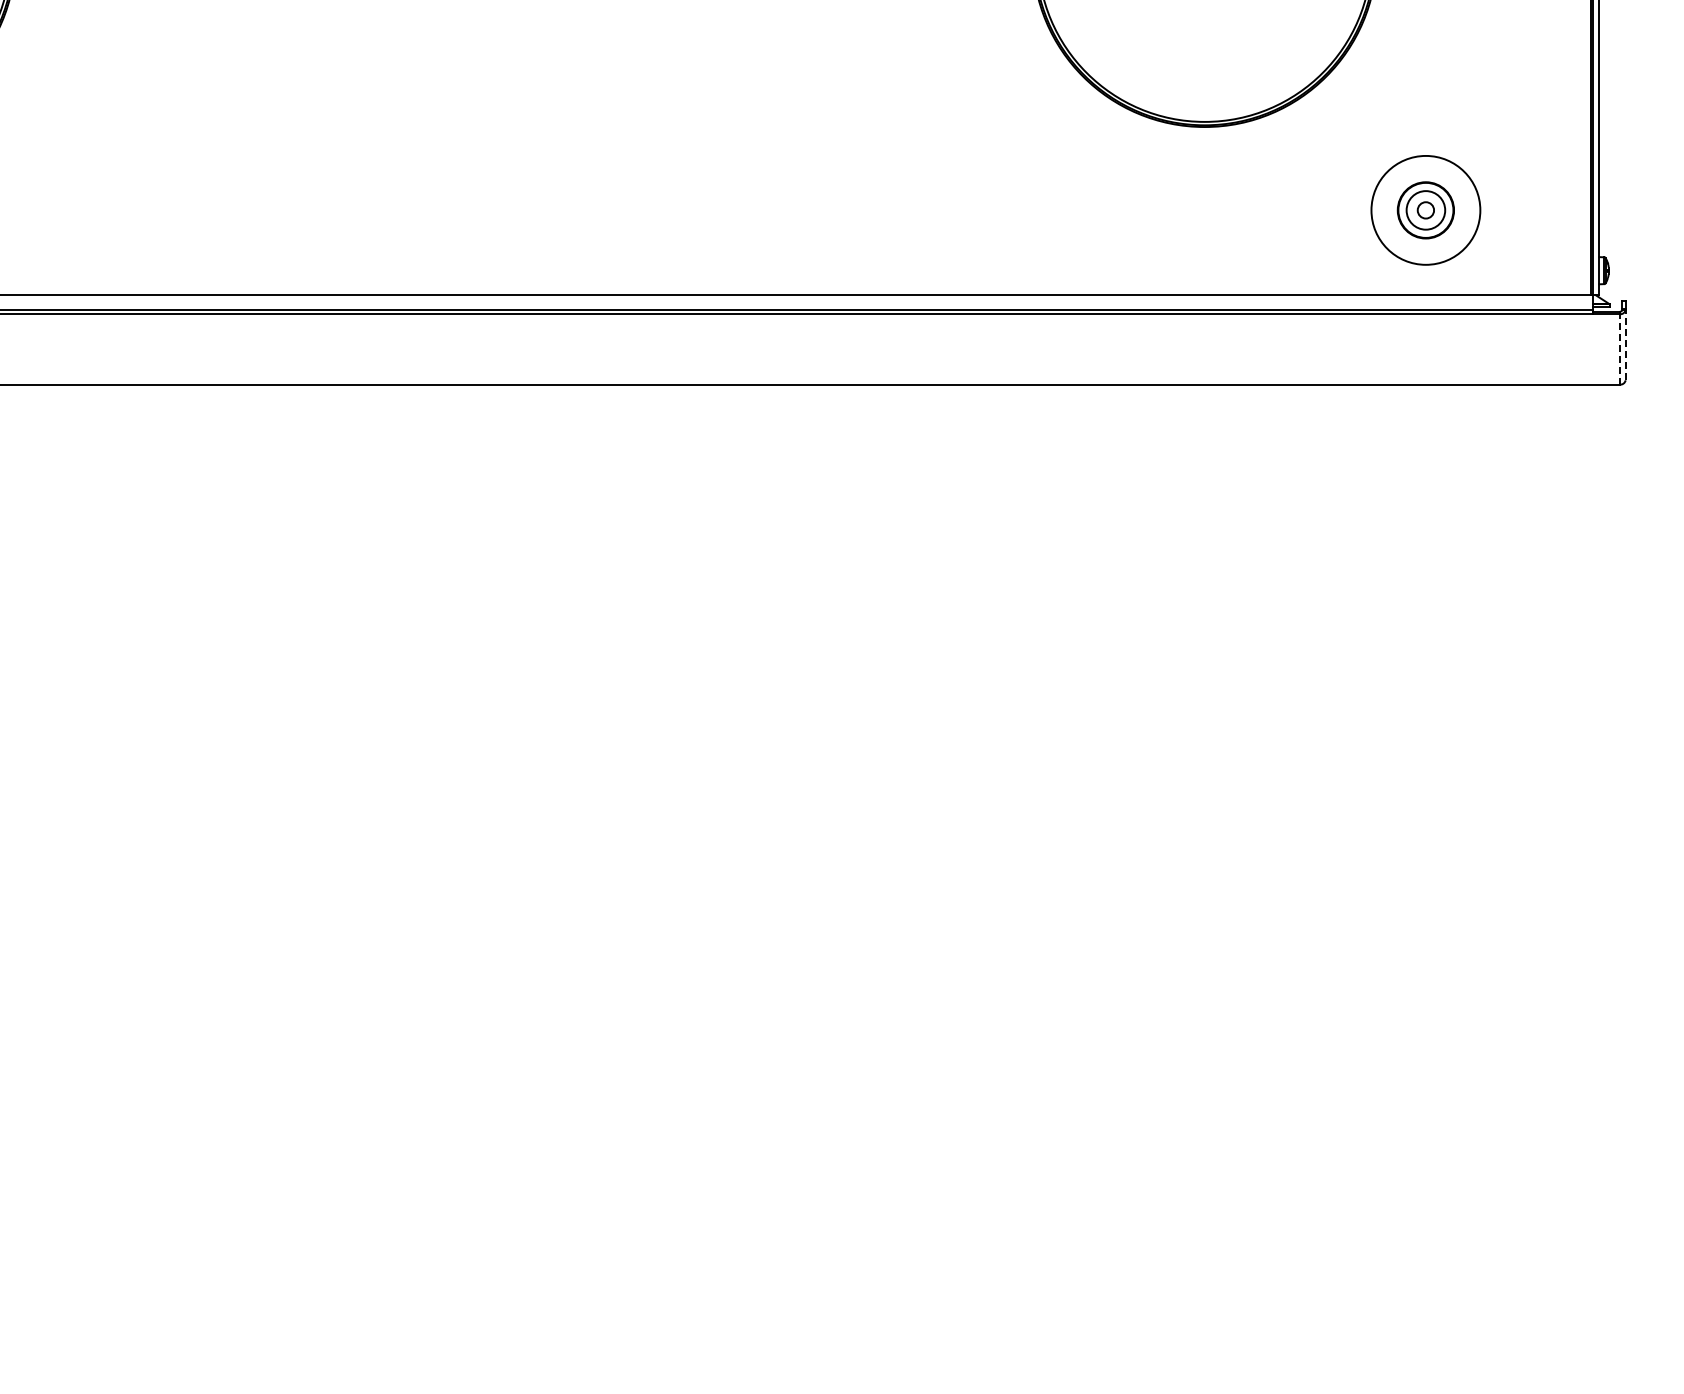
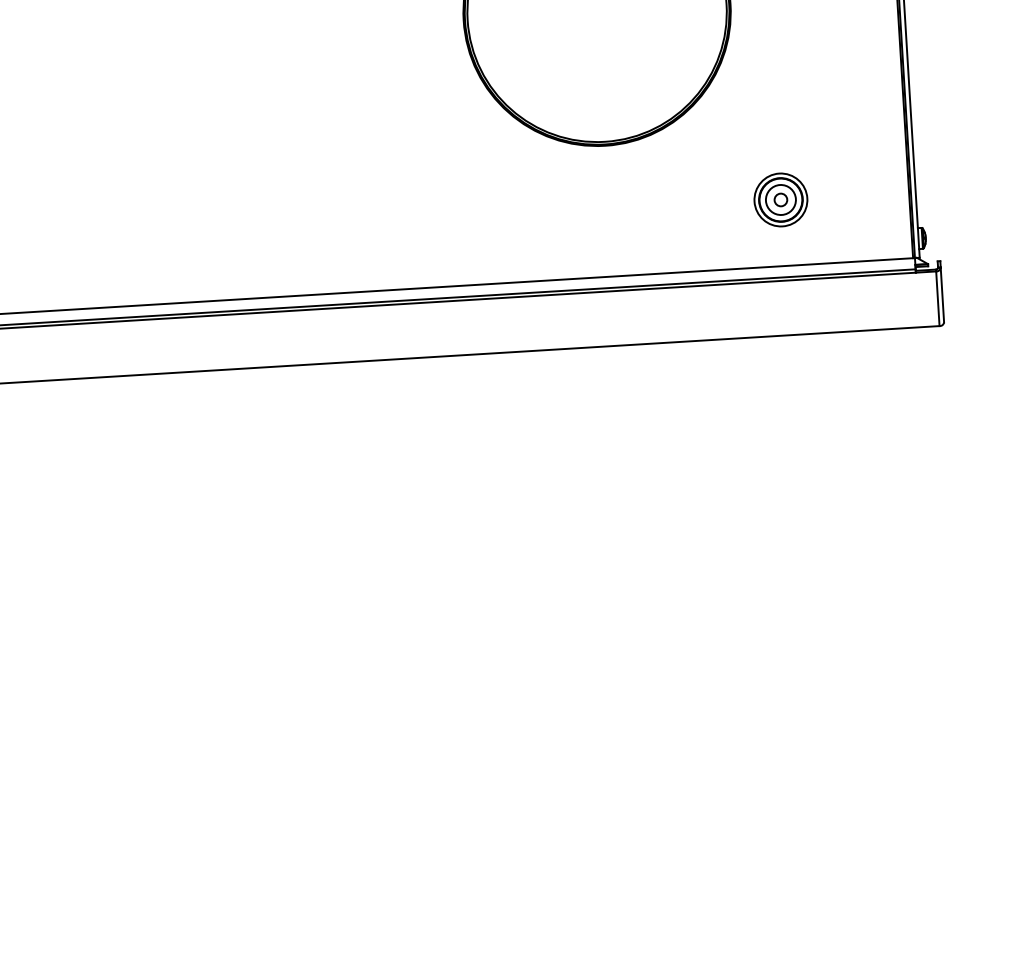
circle: (1425, 210) -> (780, 200), size x0.62
line: (1625, 344) -> (942, 294), dashed -> solid
line: (1619, 348) -> (937, 298), dashed -> solid

